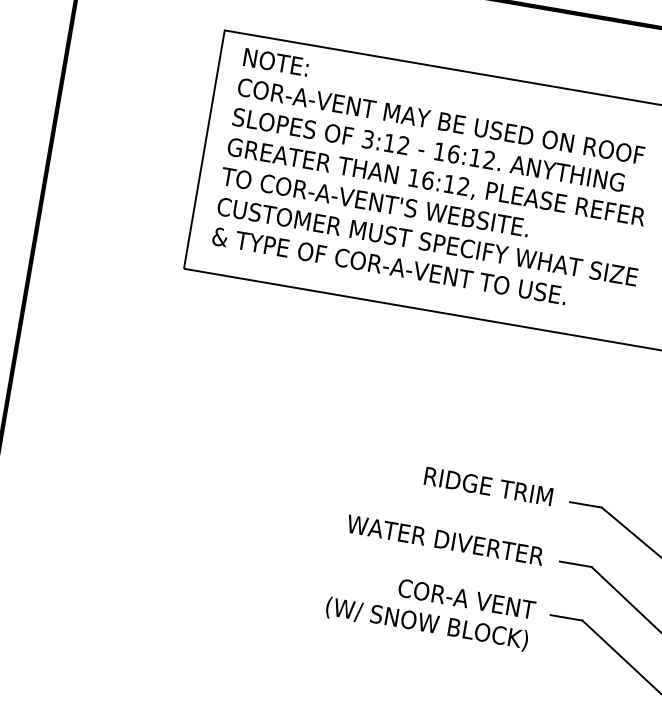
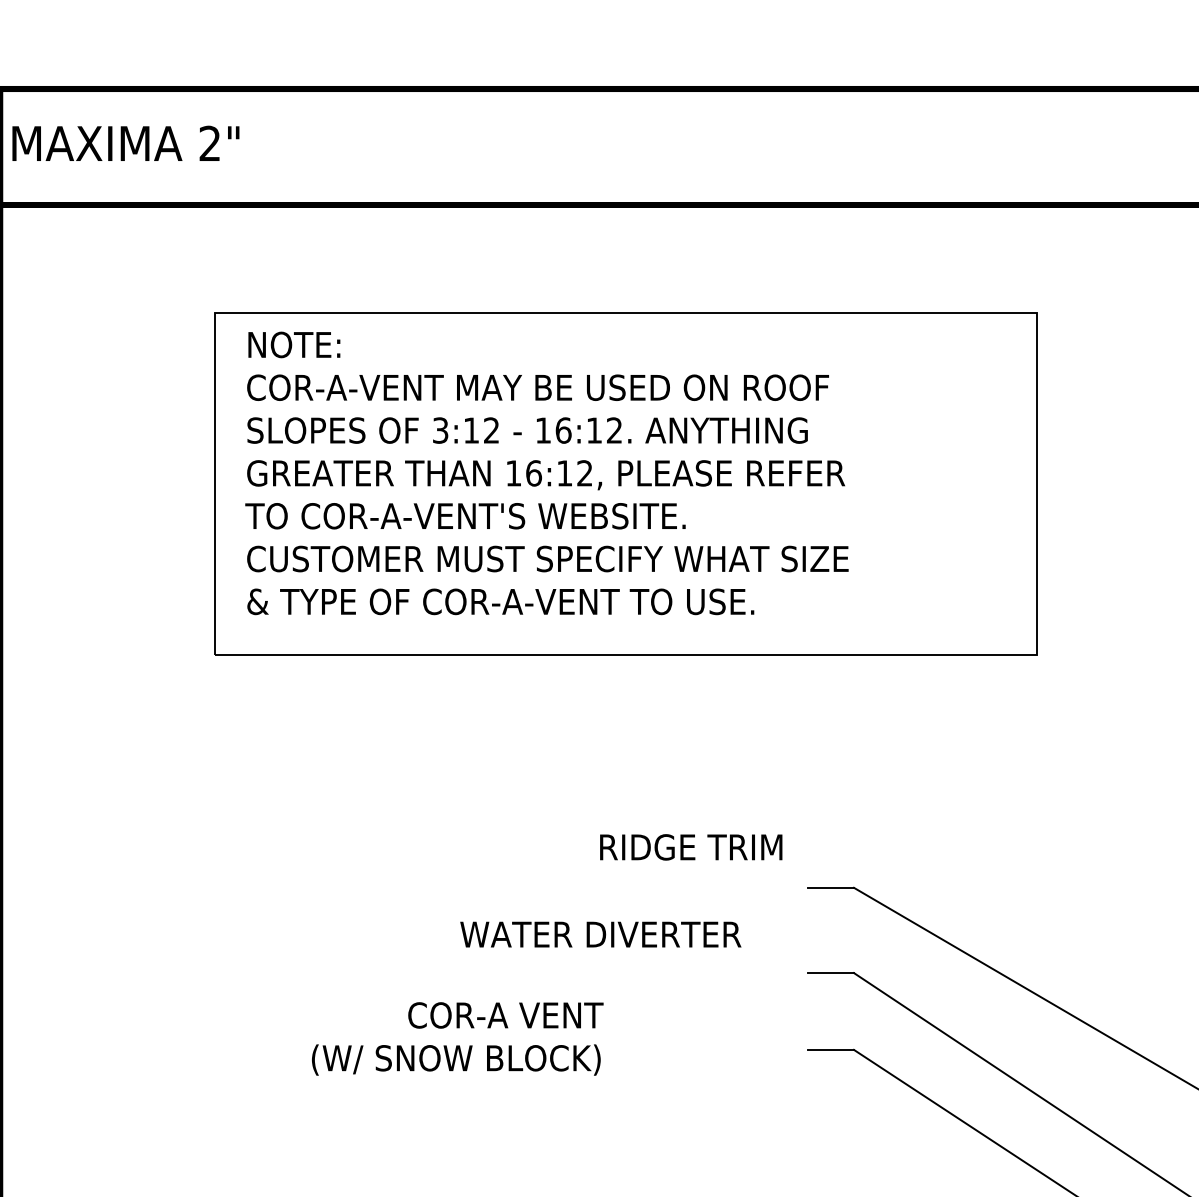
text: (488, 486) -> (691, 847), moved
text: (445, 540) -> (600, 934), moved
text: (430, 609) -> (457, 1038), moved

